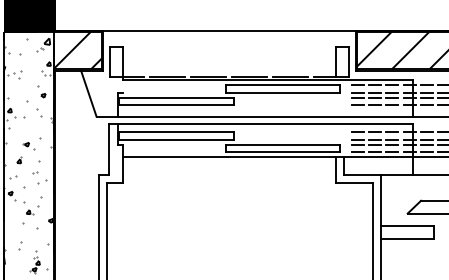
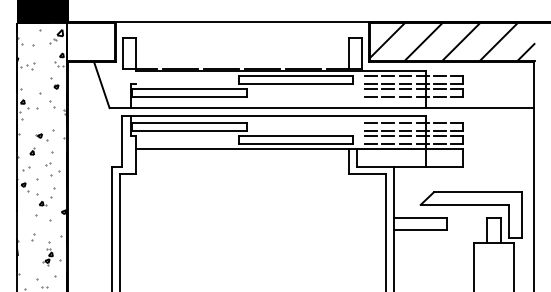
hatch: (77, 50) -> (90, 41), removed

